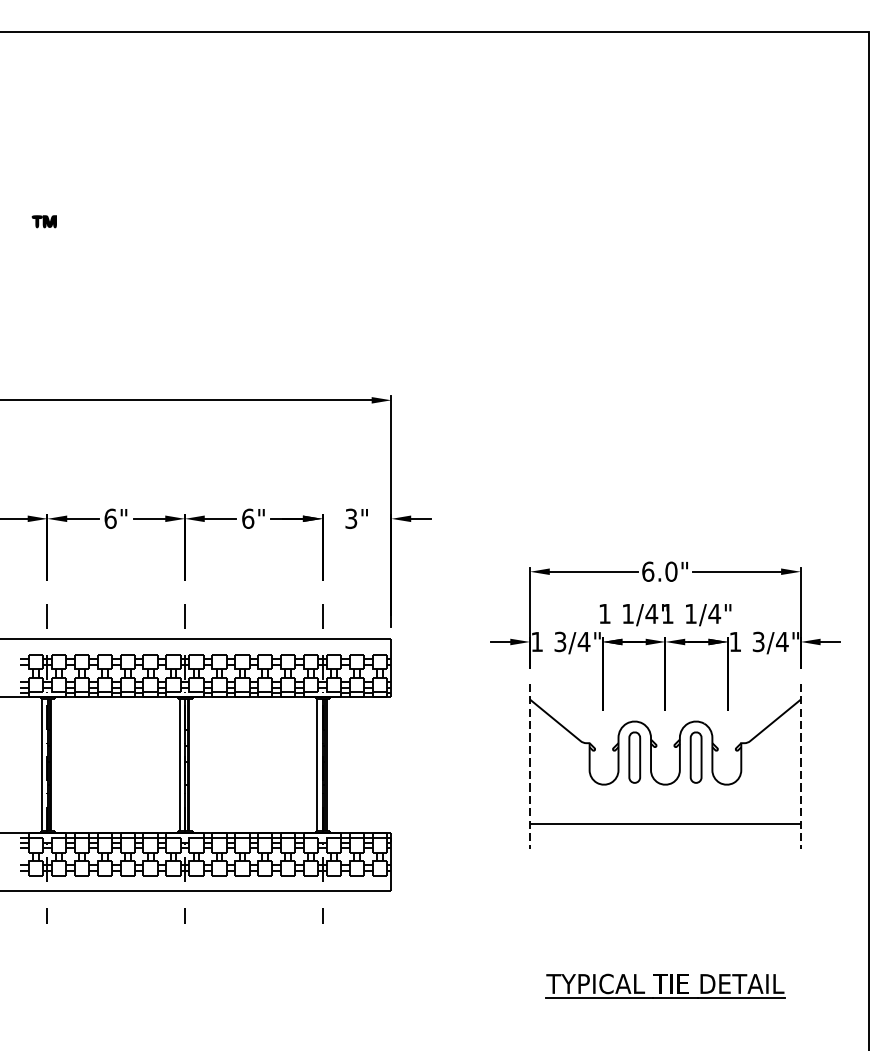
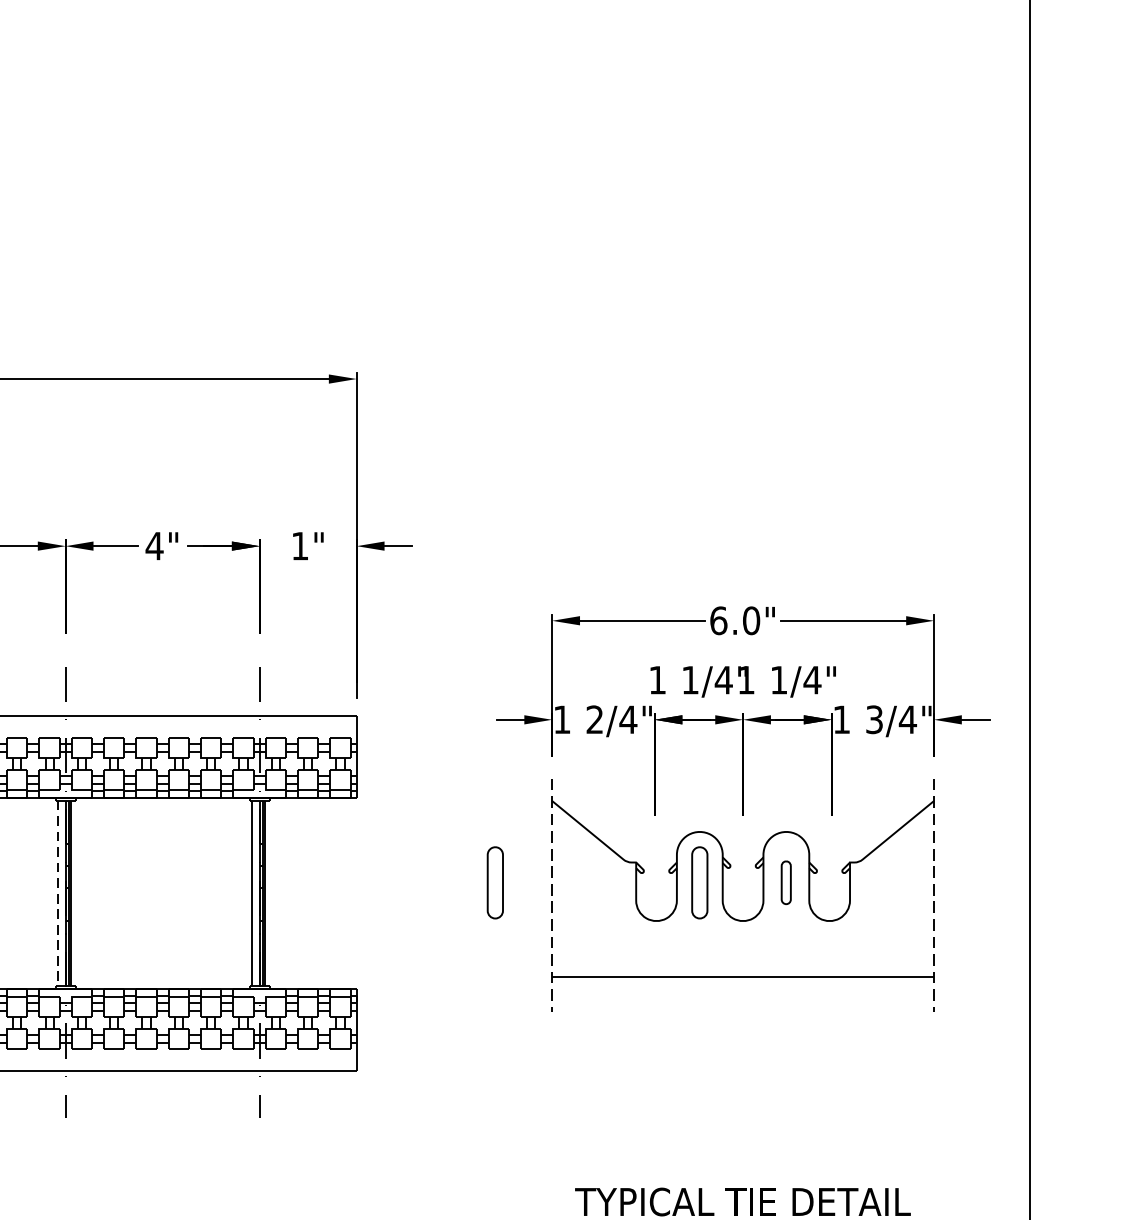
text: (247, 518) -> (153, 545), 6" -> 4"
text: (351, 518) -> (300, 545), 3" -> 1"
text: (560, 642) -> (595, 720), 3/4" -> 2/4"
part: (489, 757) -> (494, 882), added
part: (695, 757) -> (785, 882), size x0.6
line: (179, 765) -> (57, 893), solid -> dashed

